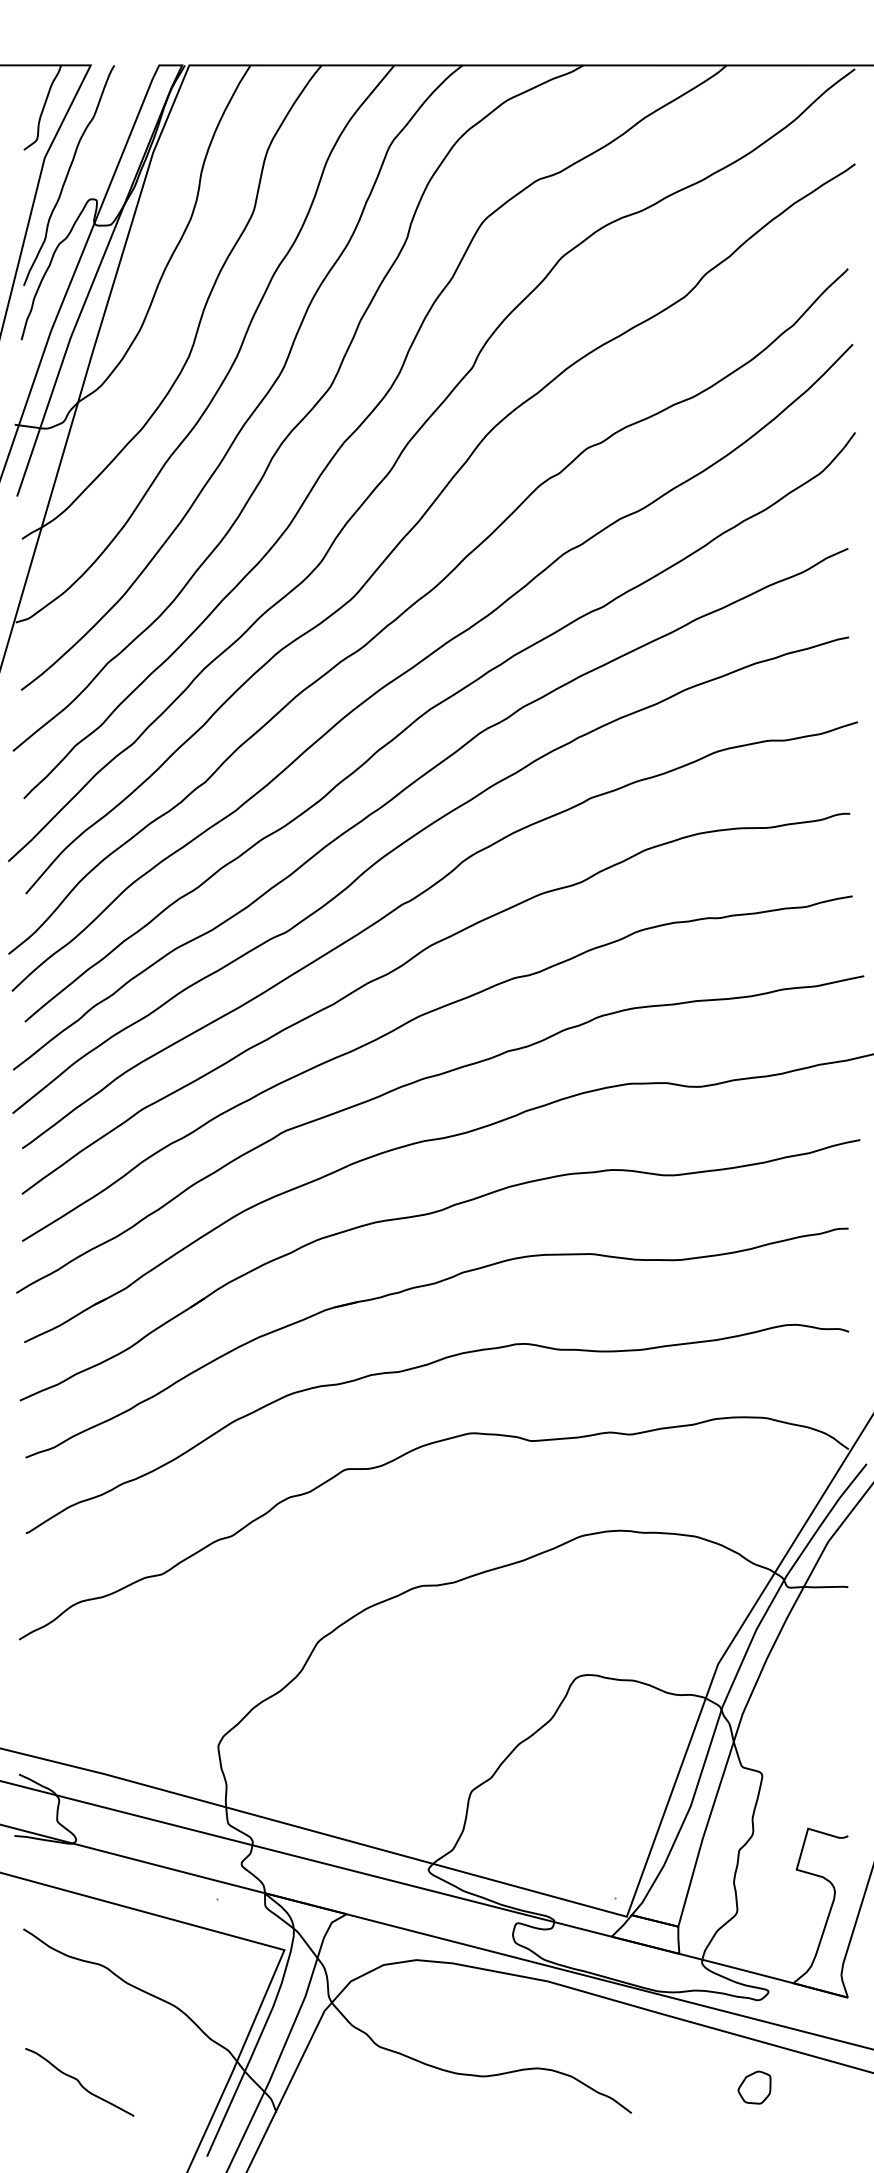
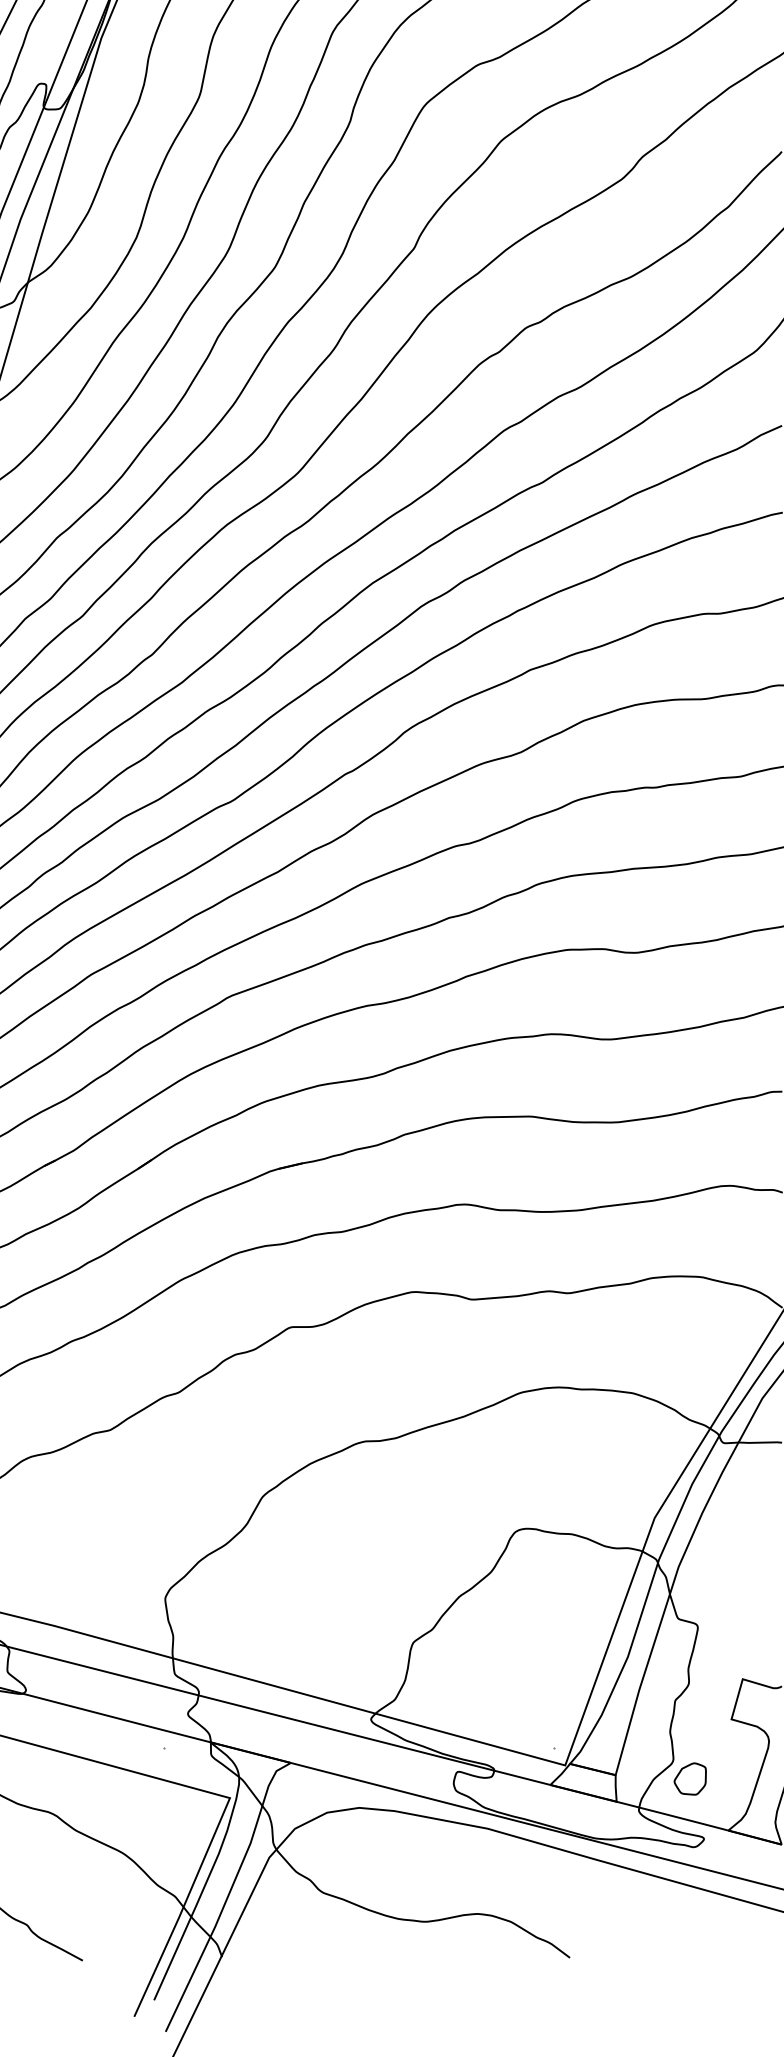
part: (754, 2087) -> (690, 1778), moved

